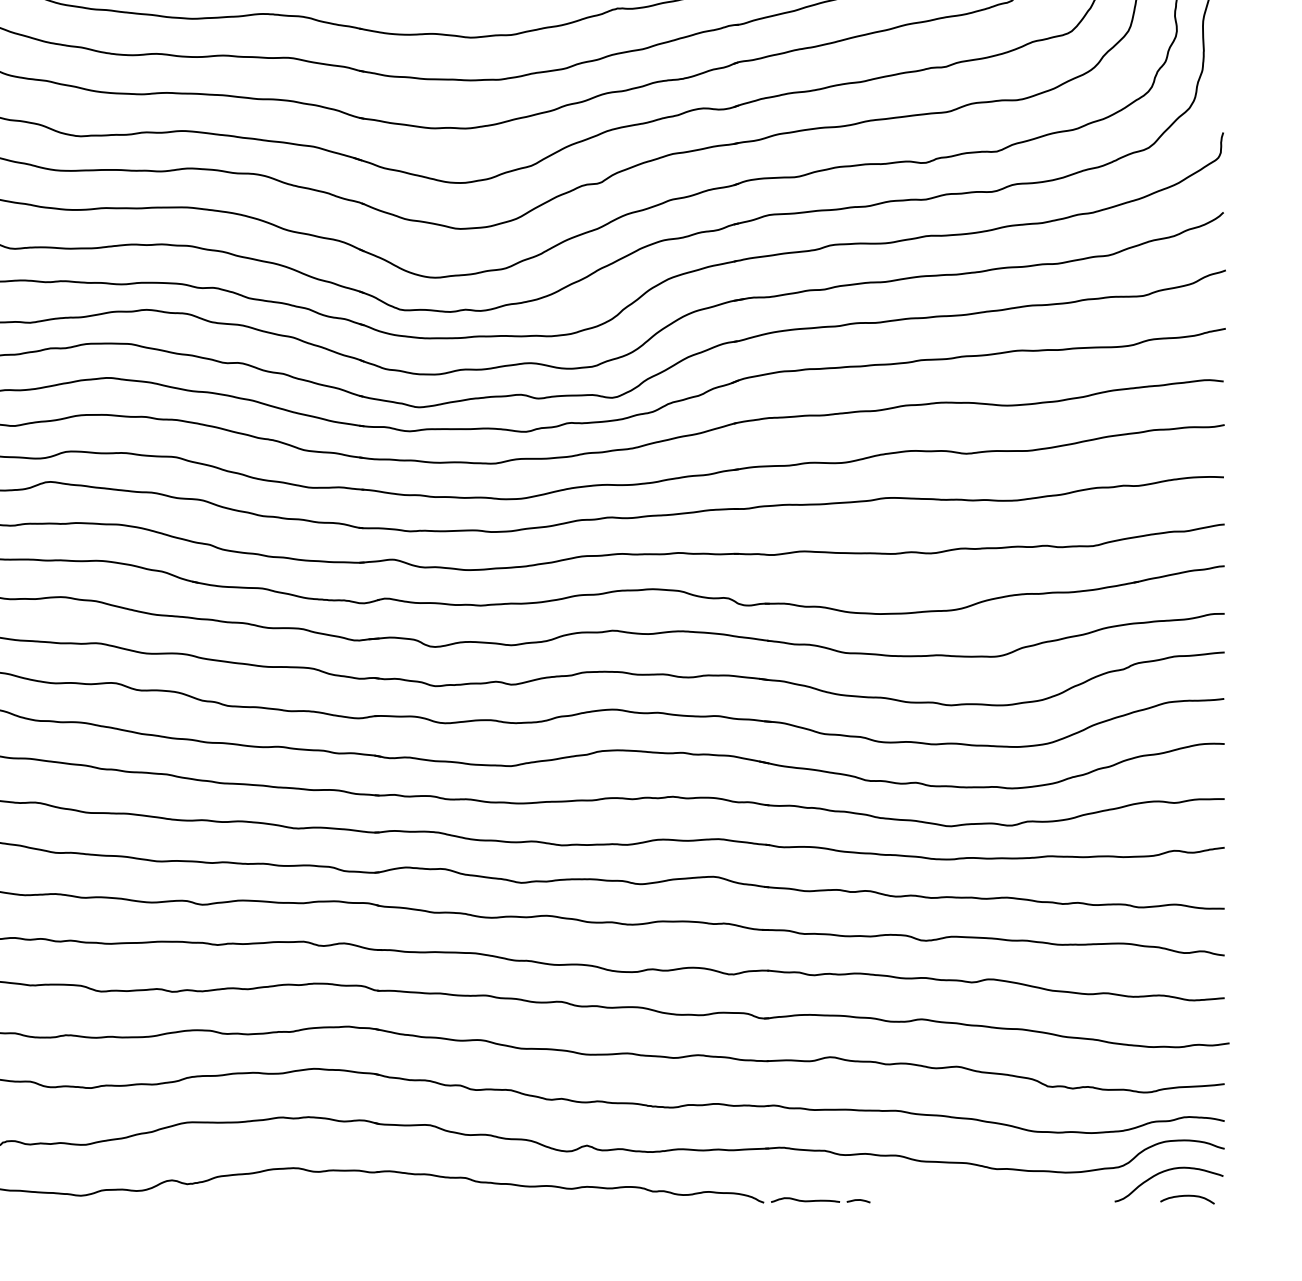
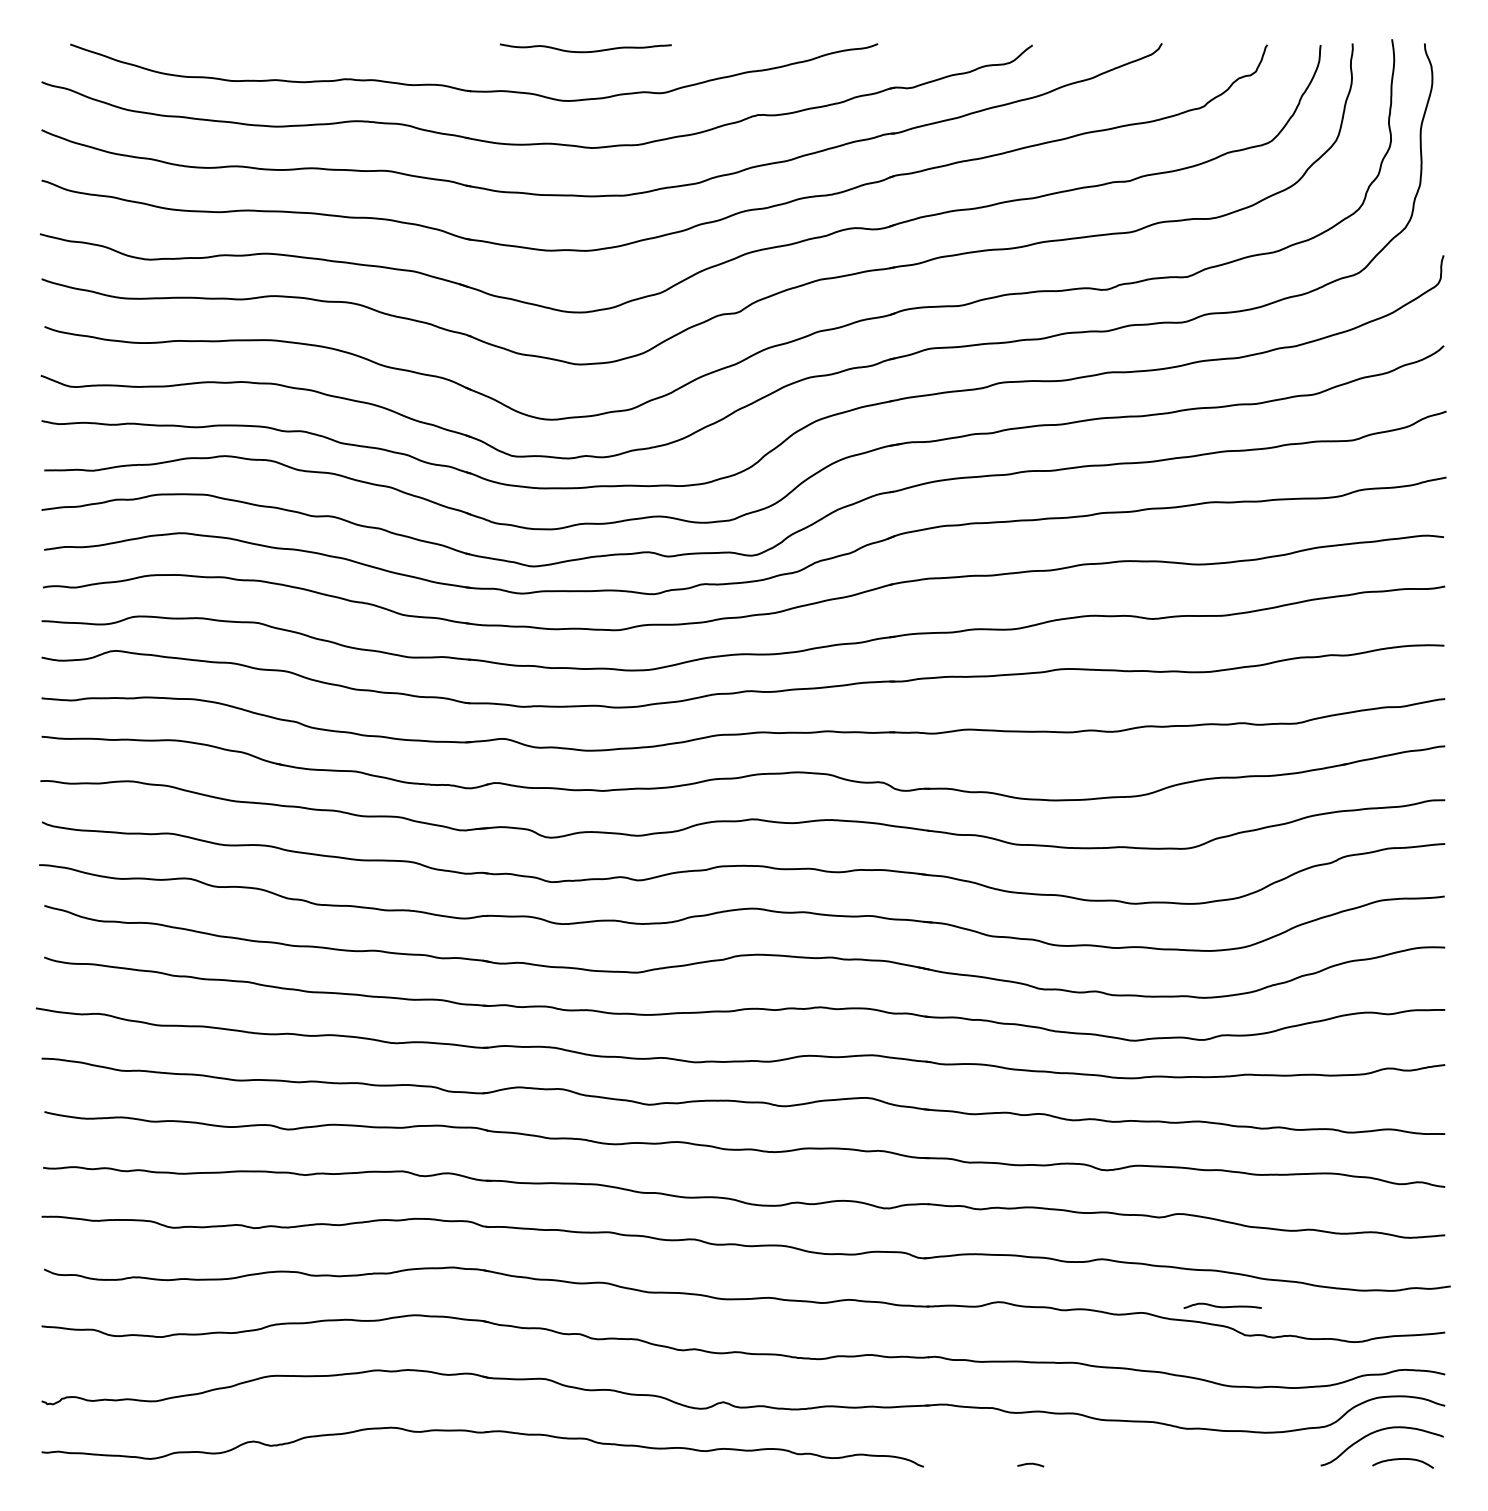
curve: (805, 1200) -> (1222, 1306), moved

